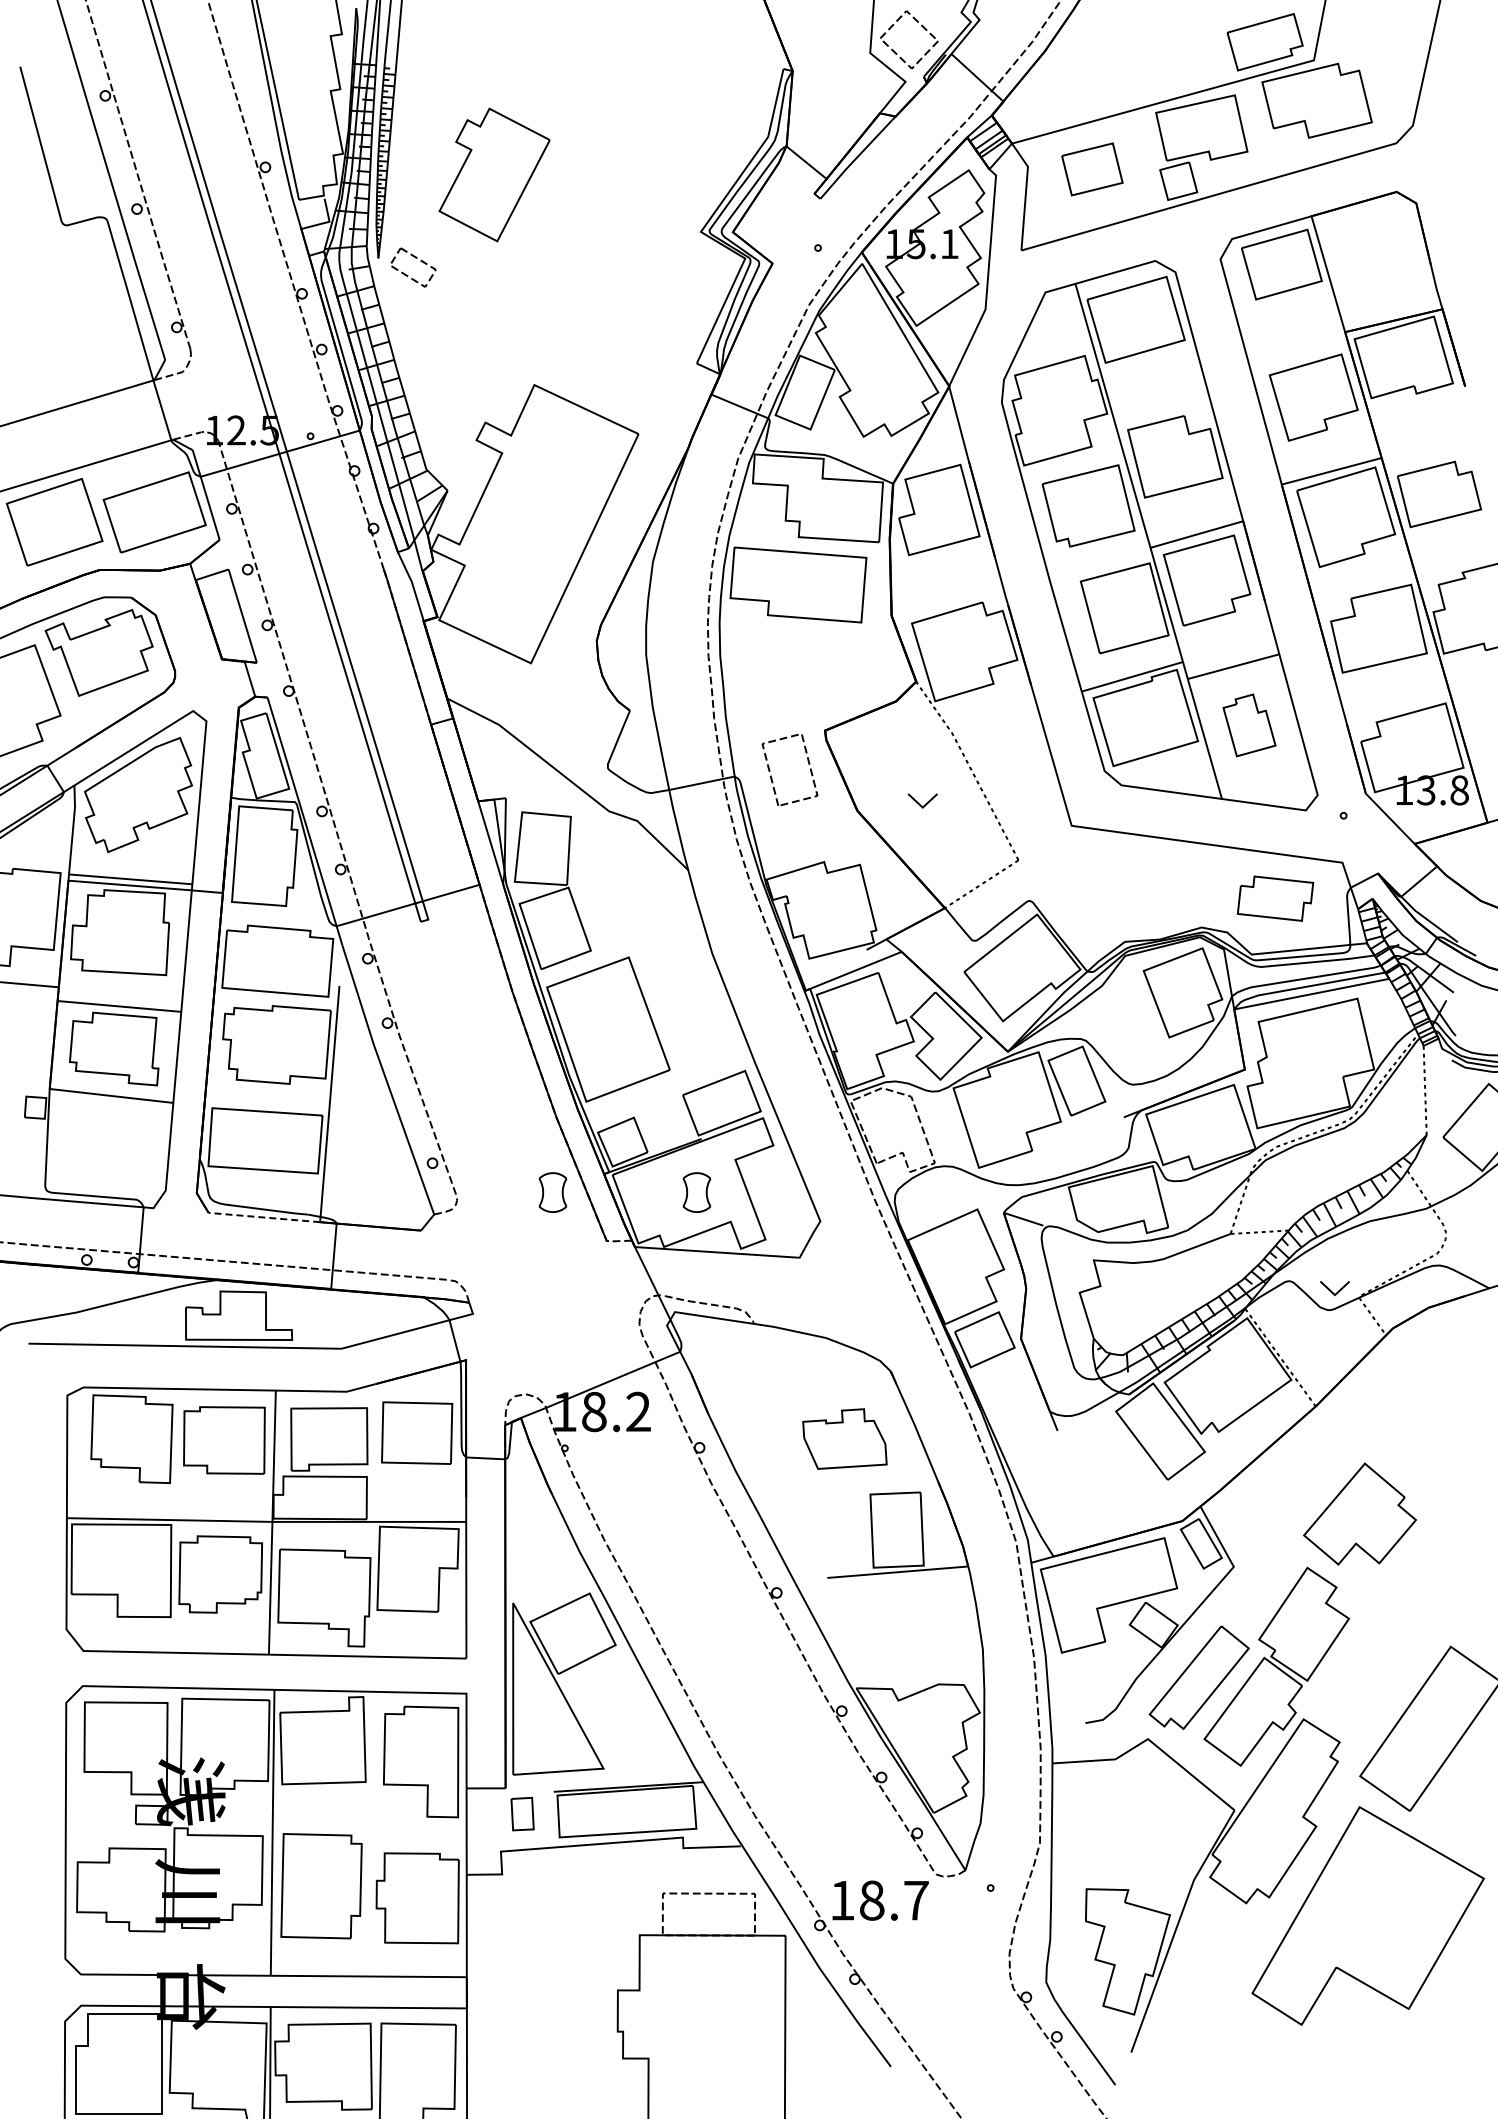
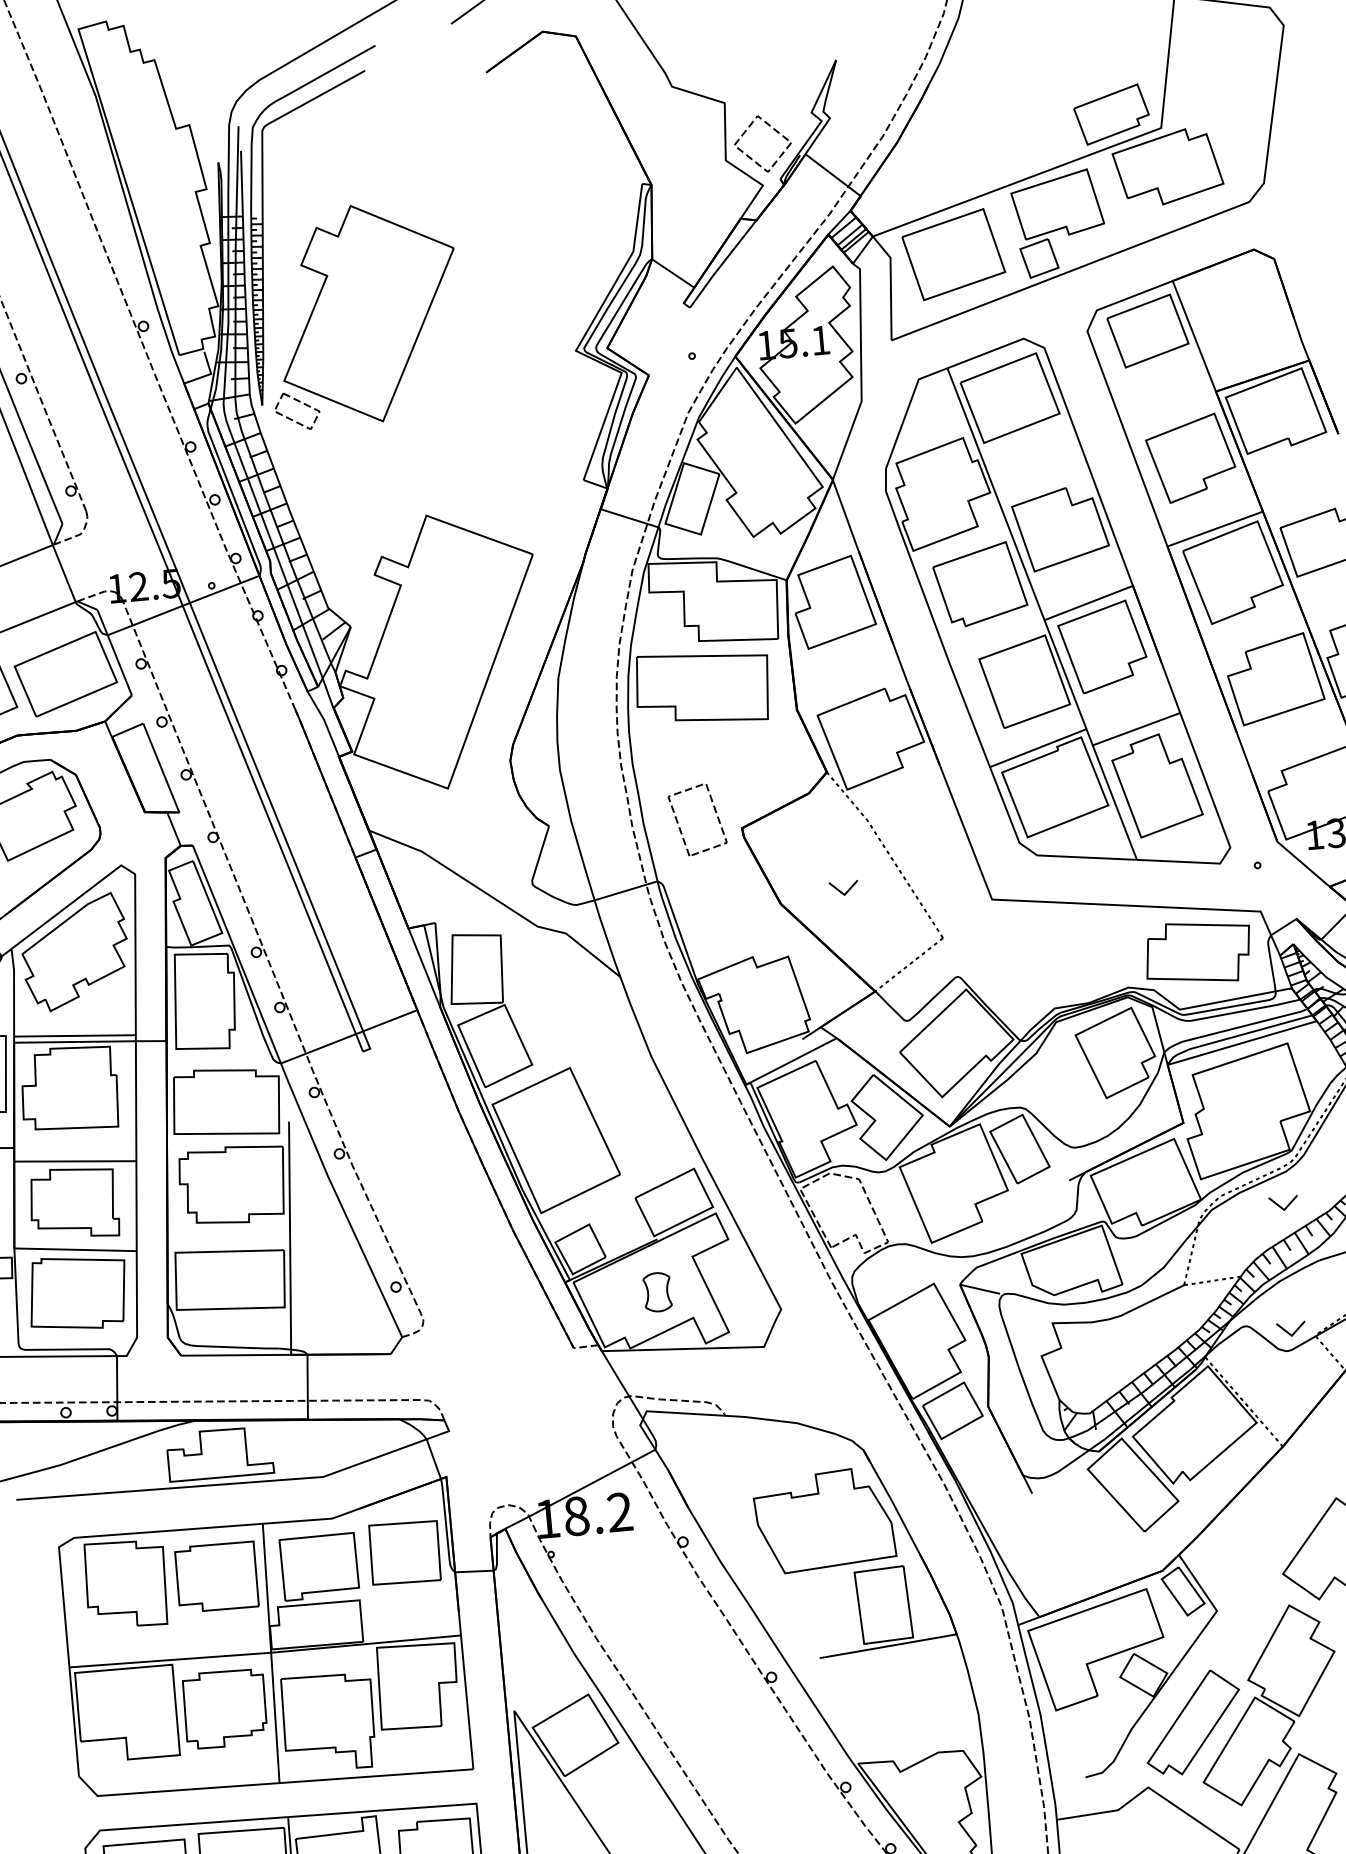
part: (1092, 169) -> (953, 254), size x1.67
part: (494, 174) -> (368, 312), size x1.67
part: (1249, 725) -> (1157, 785), size x1.67
part: (771, 775) -> (680, 826), moved
part: (1275, 898) -> (1198, 952), size x1.43
part: (109, 1139) -> (77, 1292), added
part: (1338, 1160) -> (1283, 1203), added
part: (552, 1192) -> (516, 1305), removed
line: (264, 1217) -> (236, 1355), dashed -> solid
part: (844, 1438) -> (824, 1520), size x1.67

